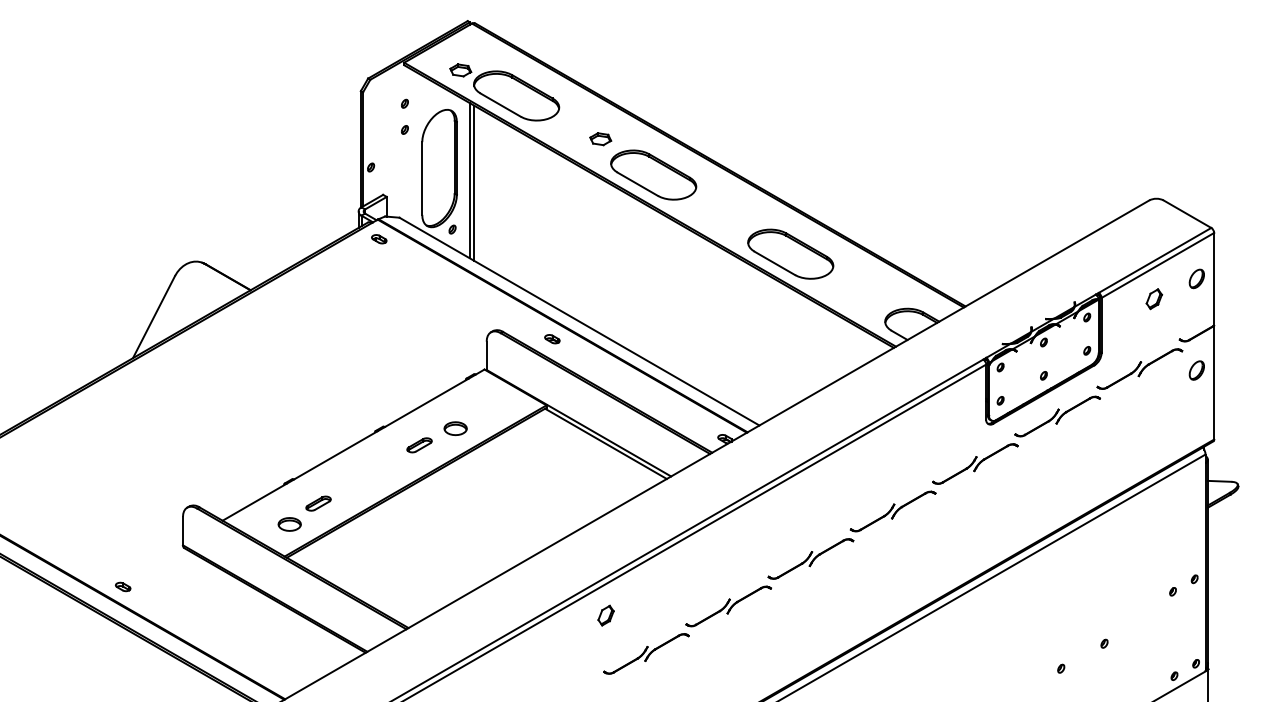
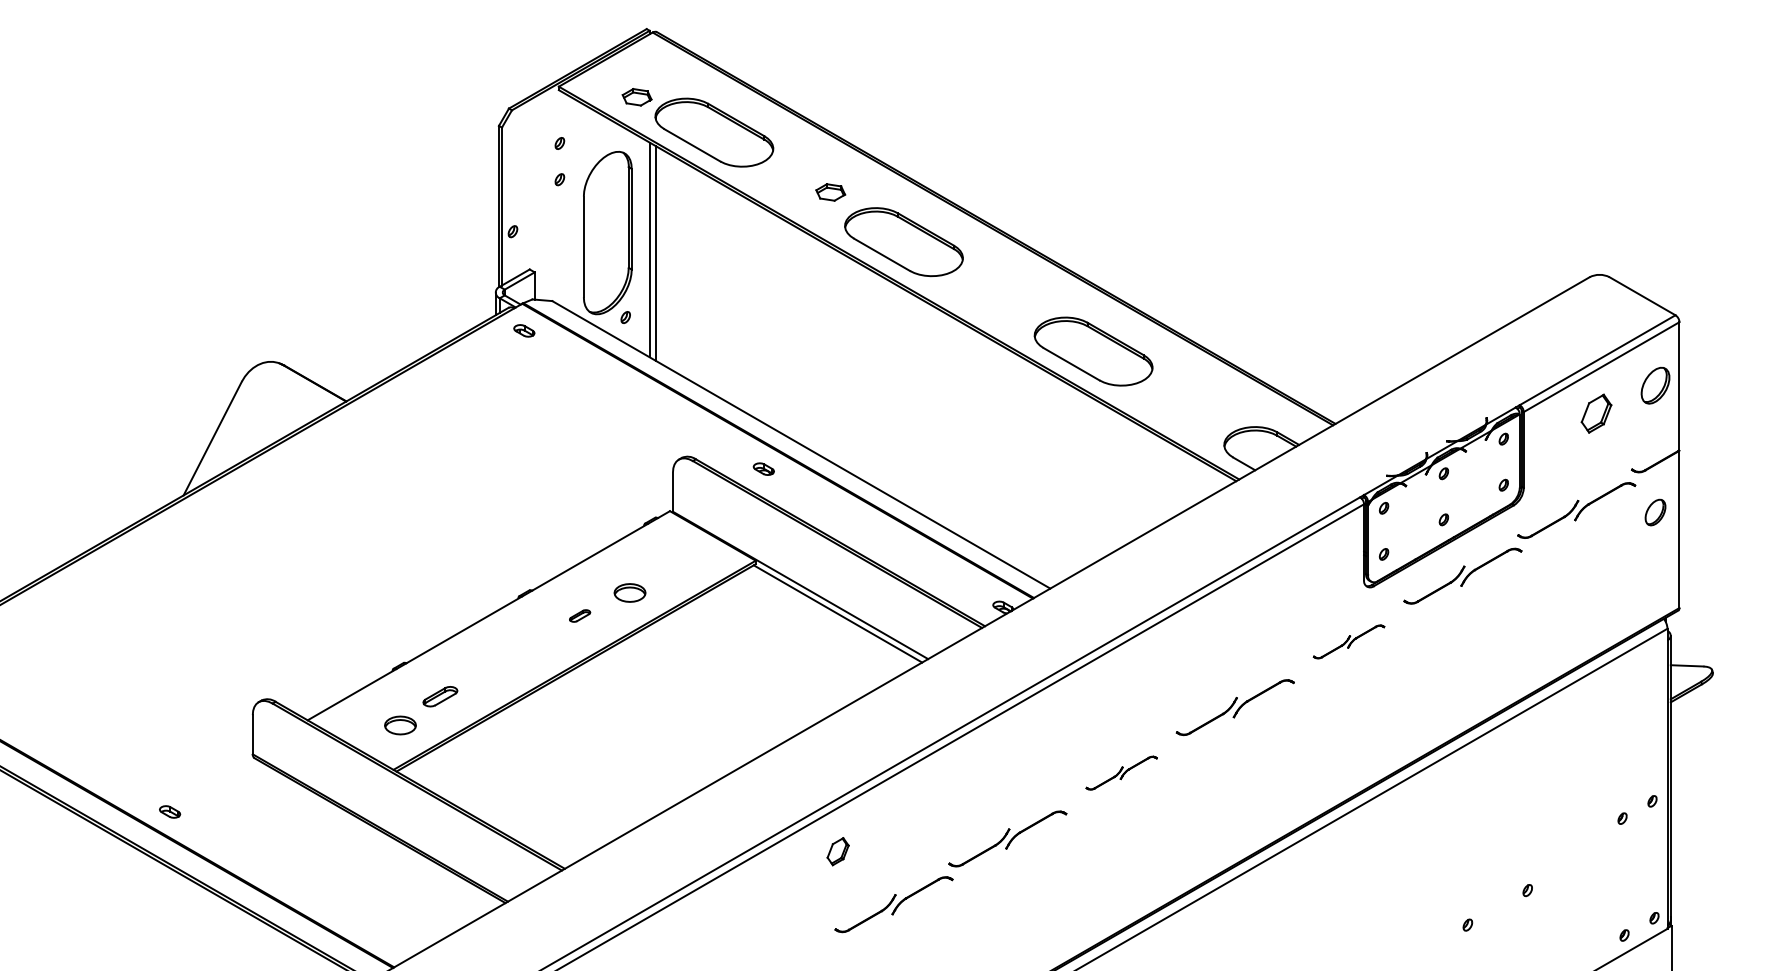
part: (1196, 278) -> (1655, 385), size x1.4
part: (1154, 298) -> (1596, 413), size x1.4
part: (419, 444) -> (579, 615), size x0.6
part: (974, 463) -> (1348, 641), size x0.6
part: (810, 558) -> (1121, 772), size x0.6

